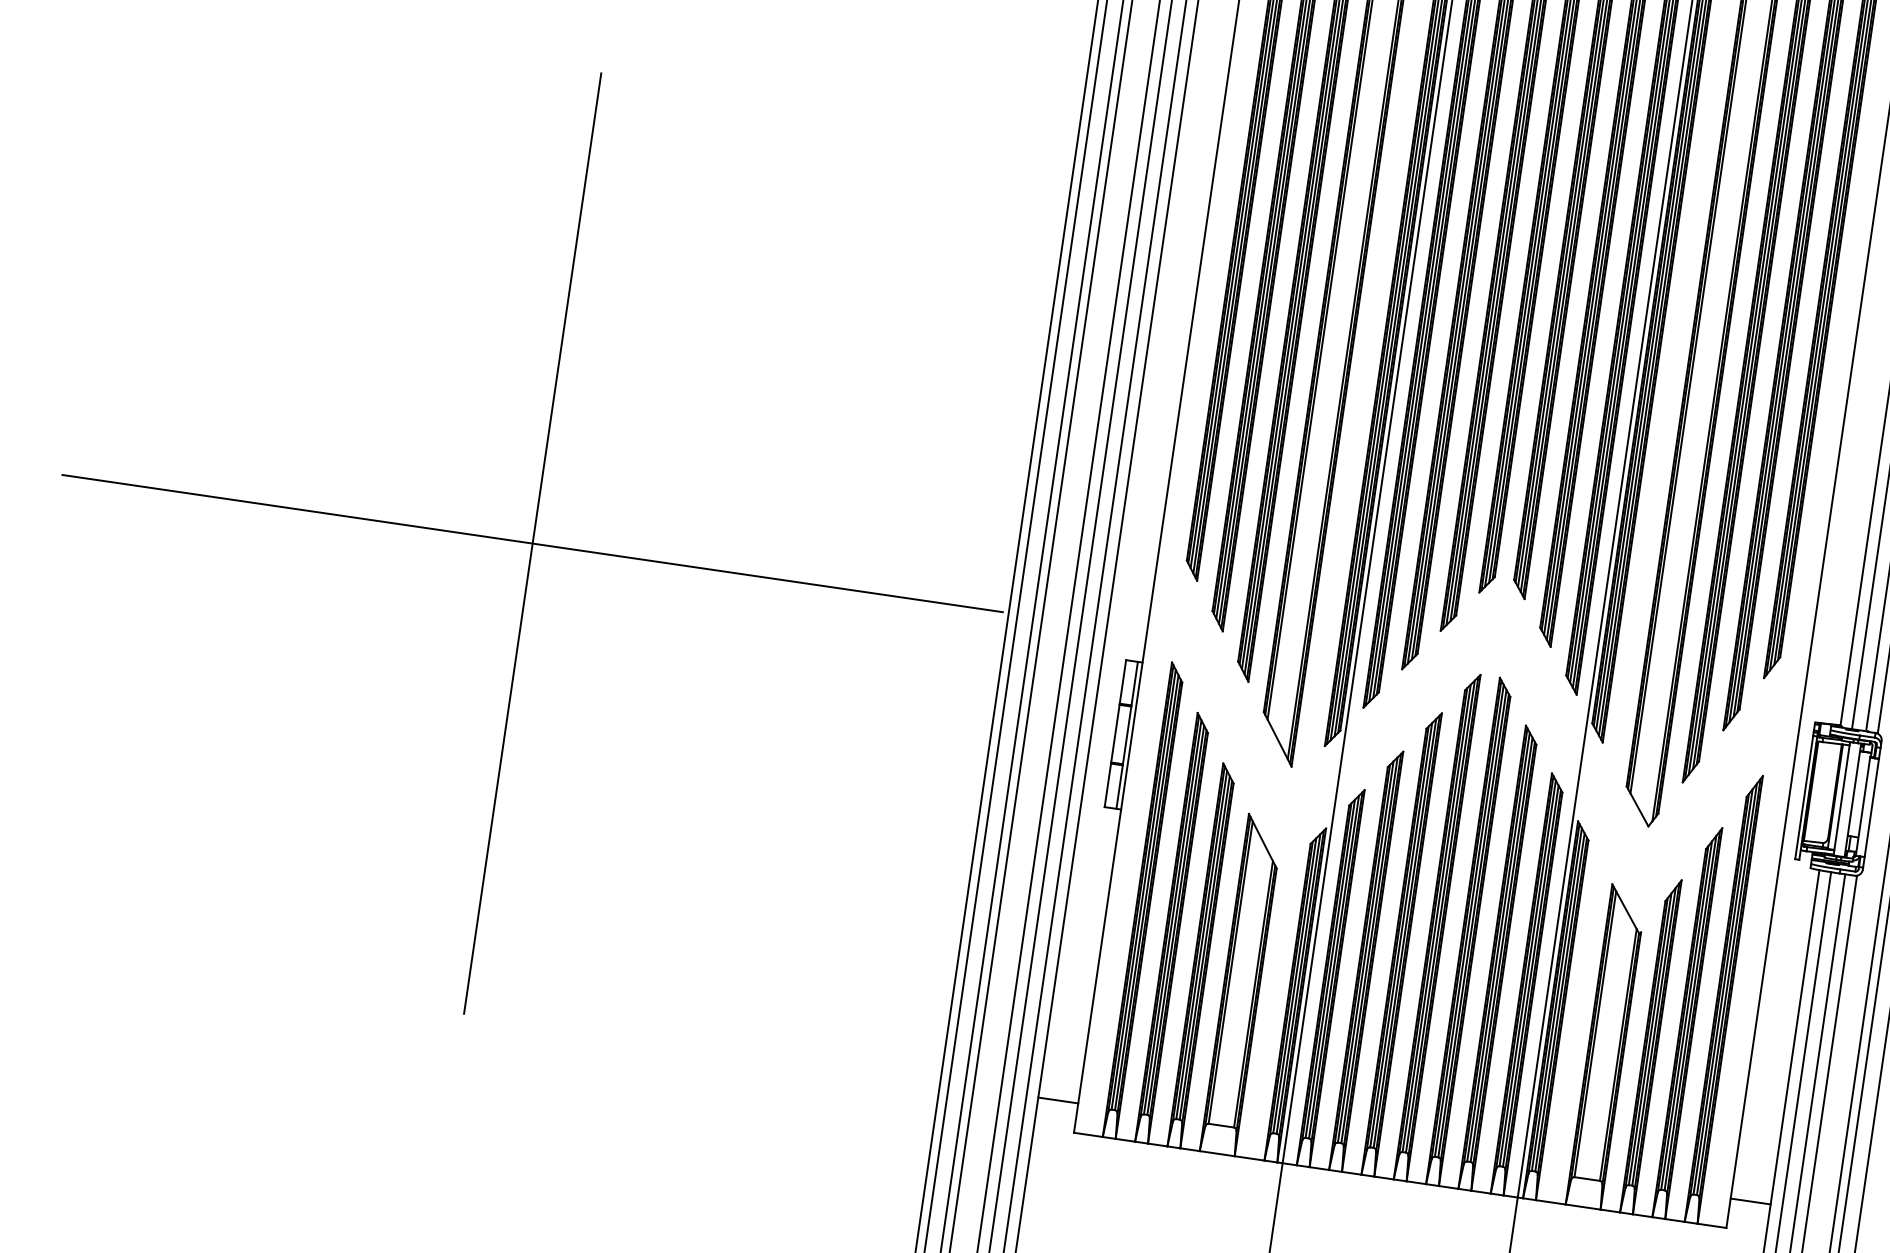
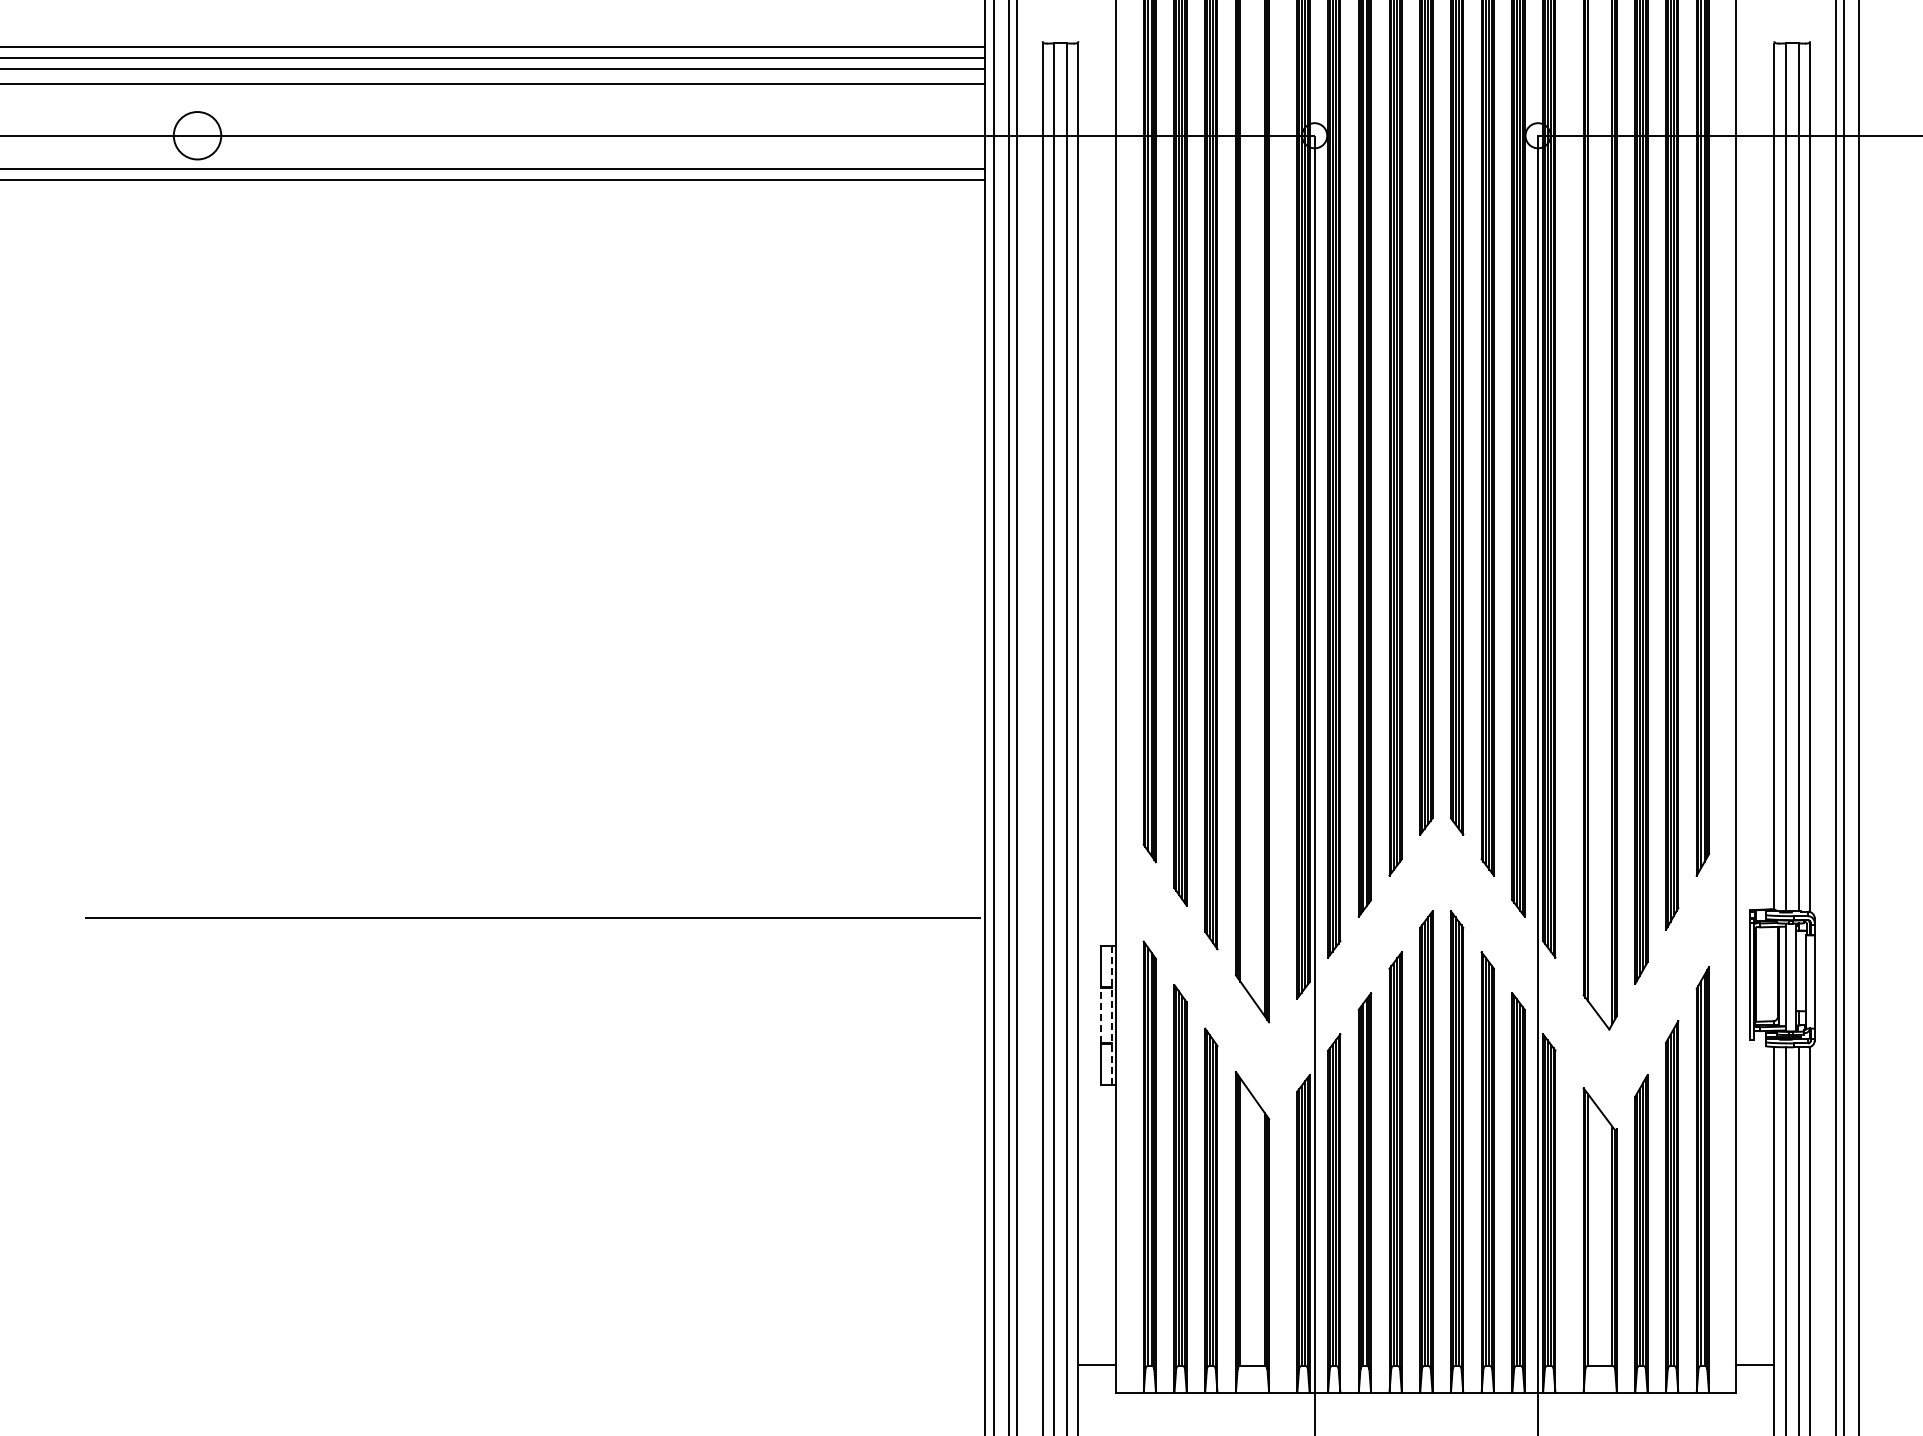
line: (532, 543) -> (532, 917), removed
line: (1115, 733) -> (1100, 1015), solid -> dashed
line: (1126, 735) -> (1111, 1015), solid -> dashed

